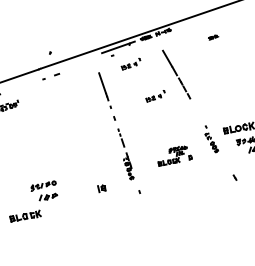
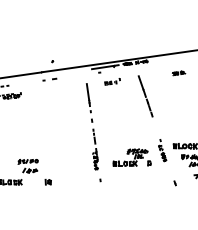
part: (213, 37) -> (179, 73), size x1.67
part: (155, 95) -> (126, 109), removed
part: (173, 155) -> (131, 157), size x1.43
part: (101, 189) -> (47, 182), moved

